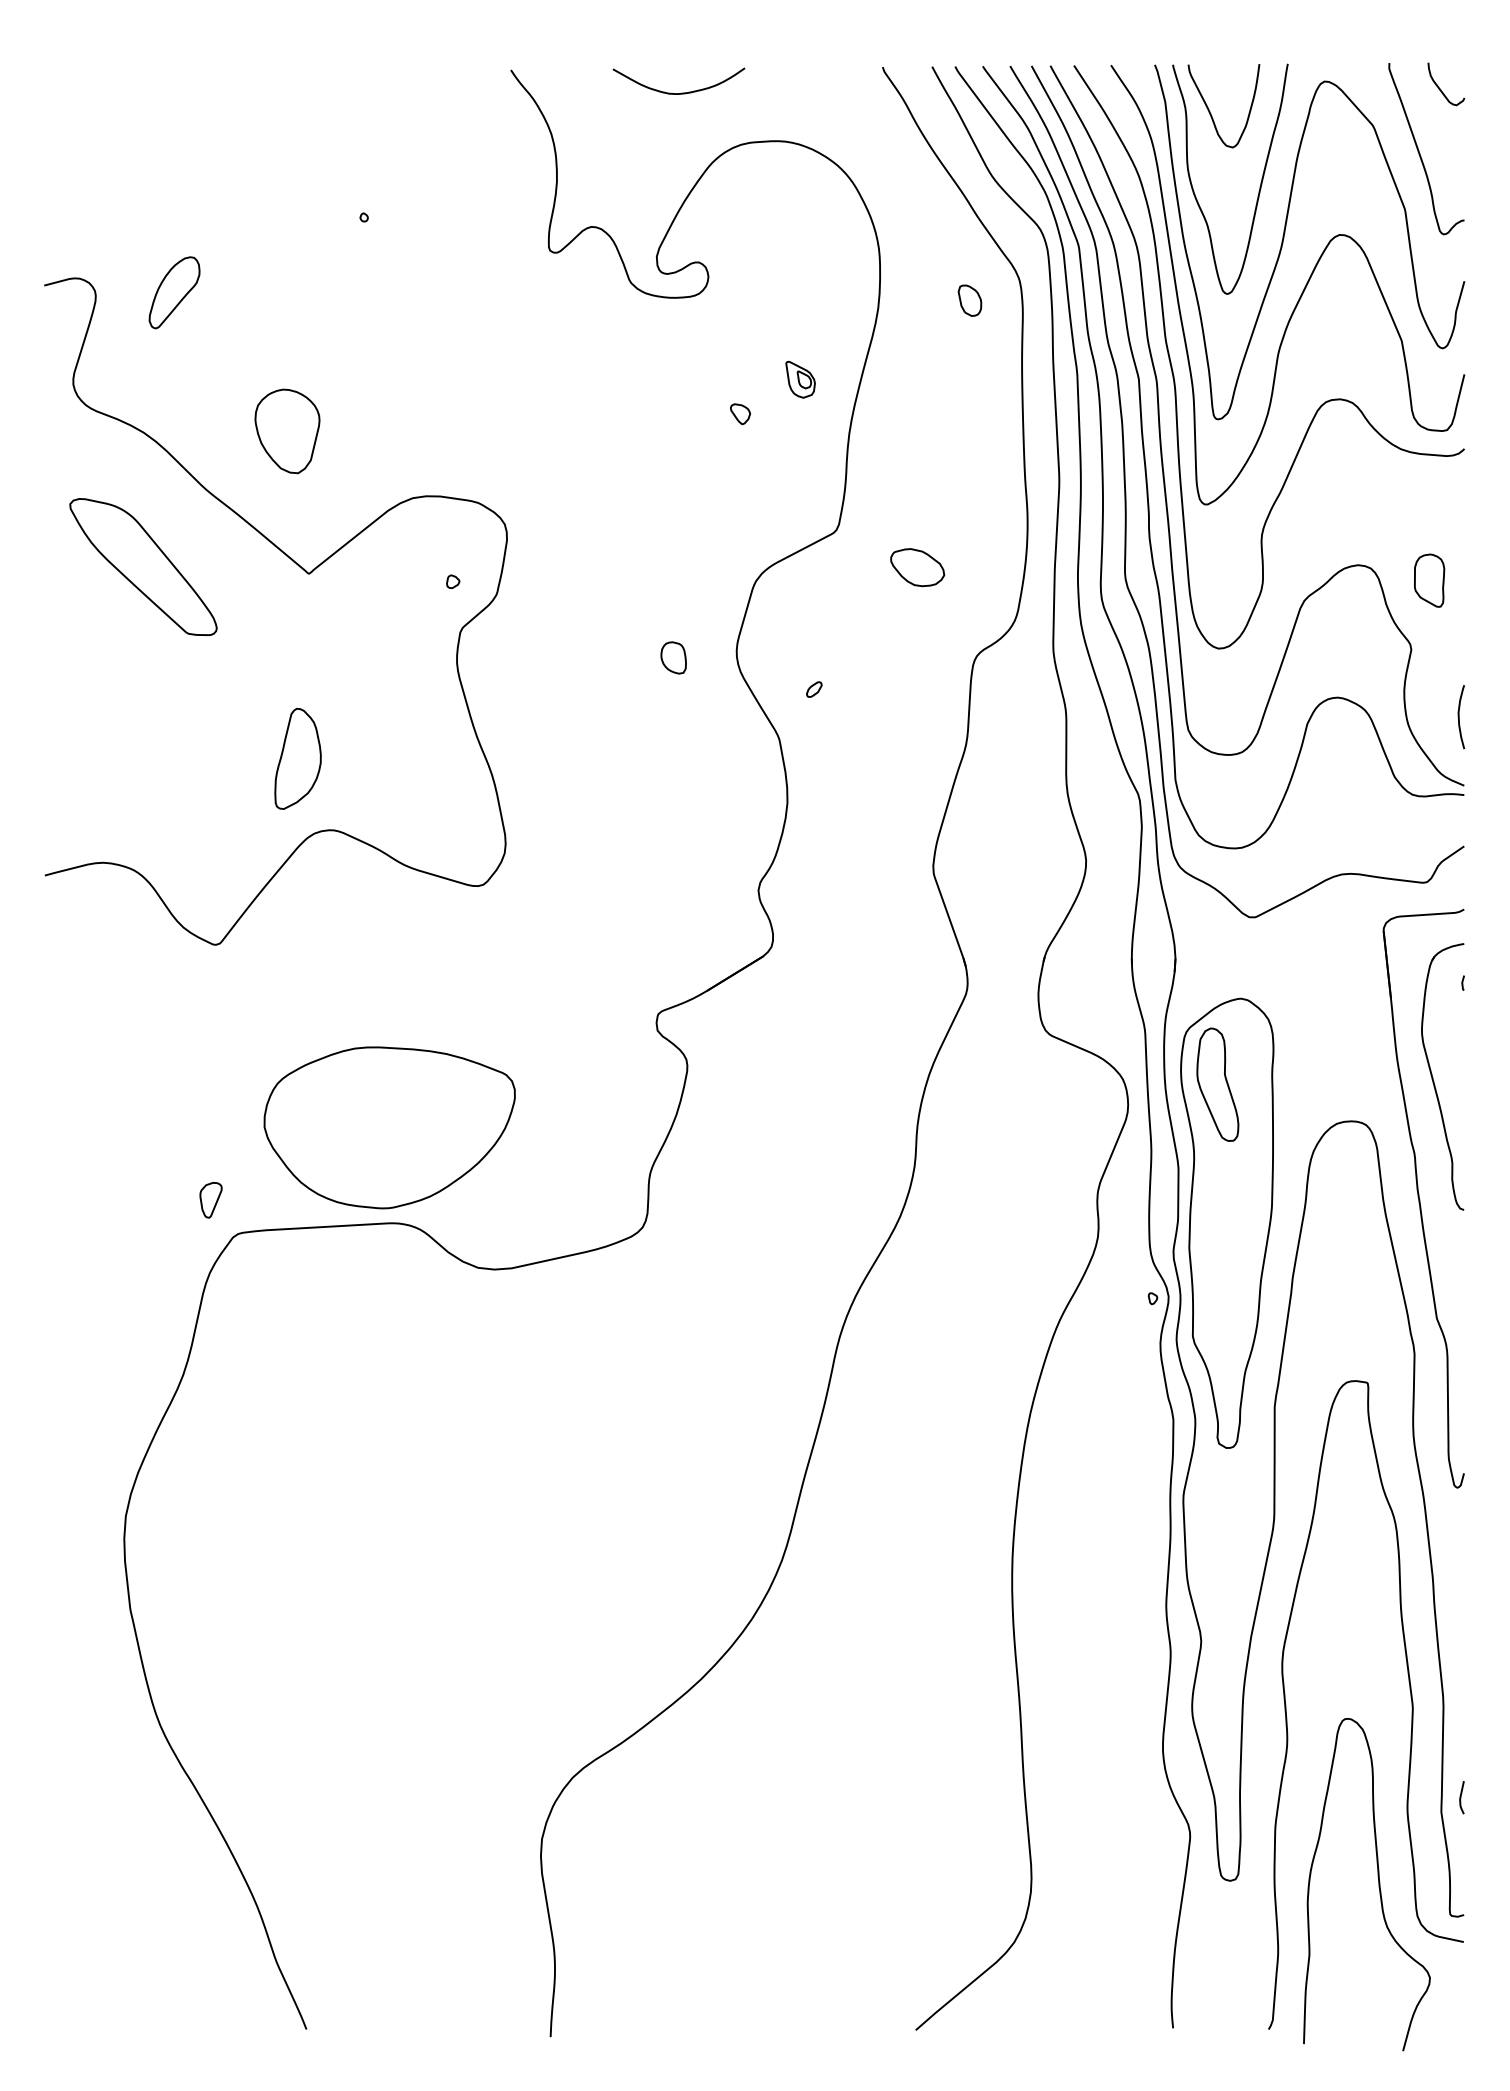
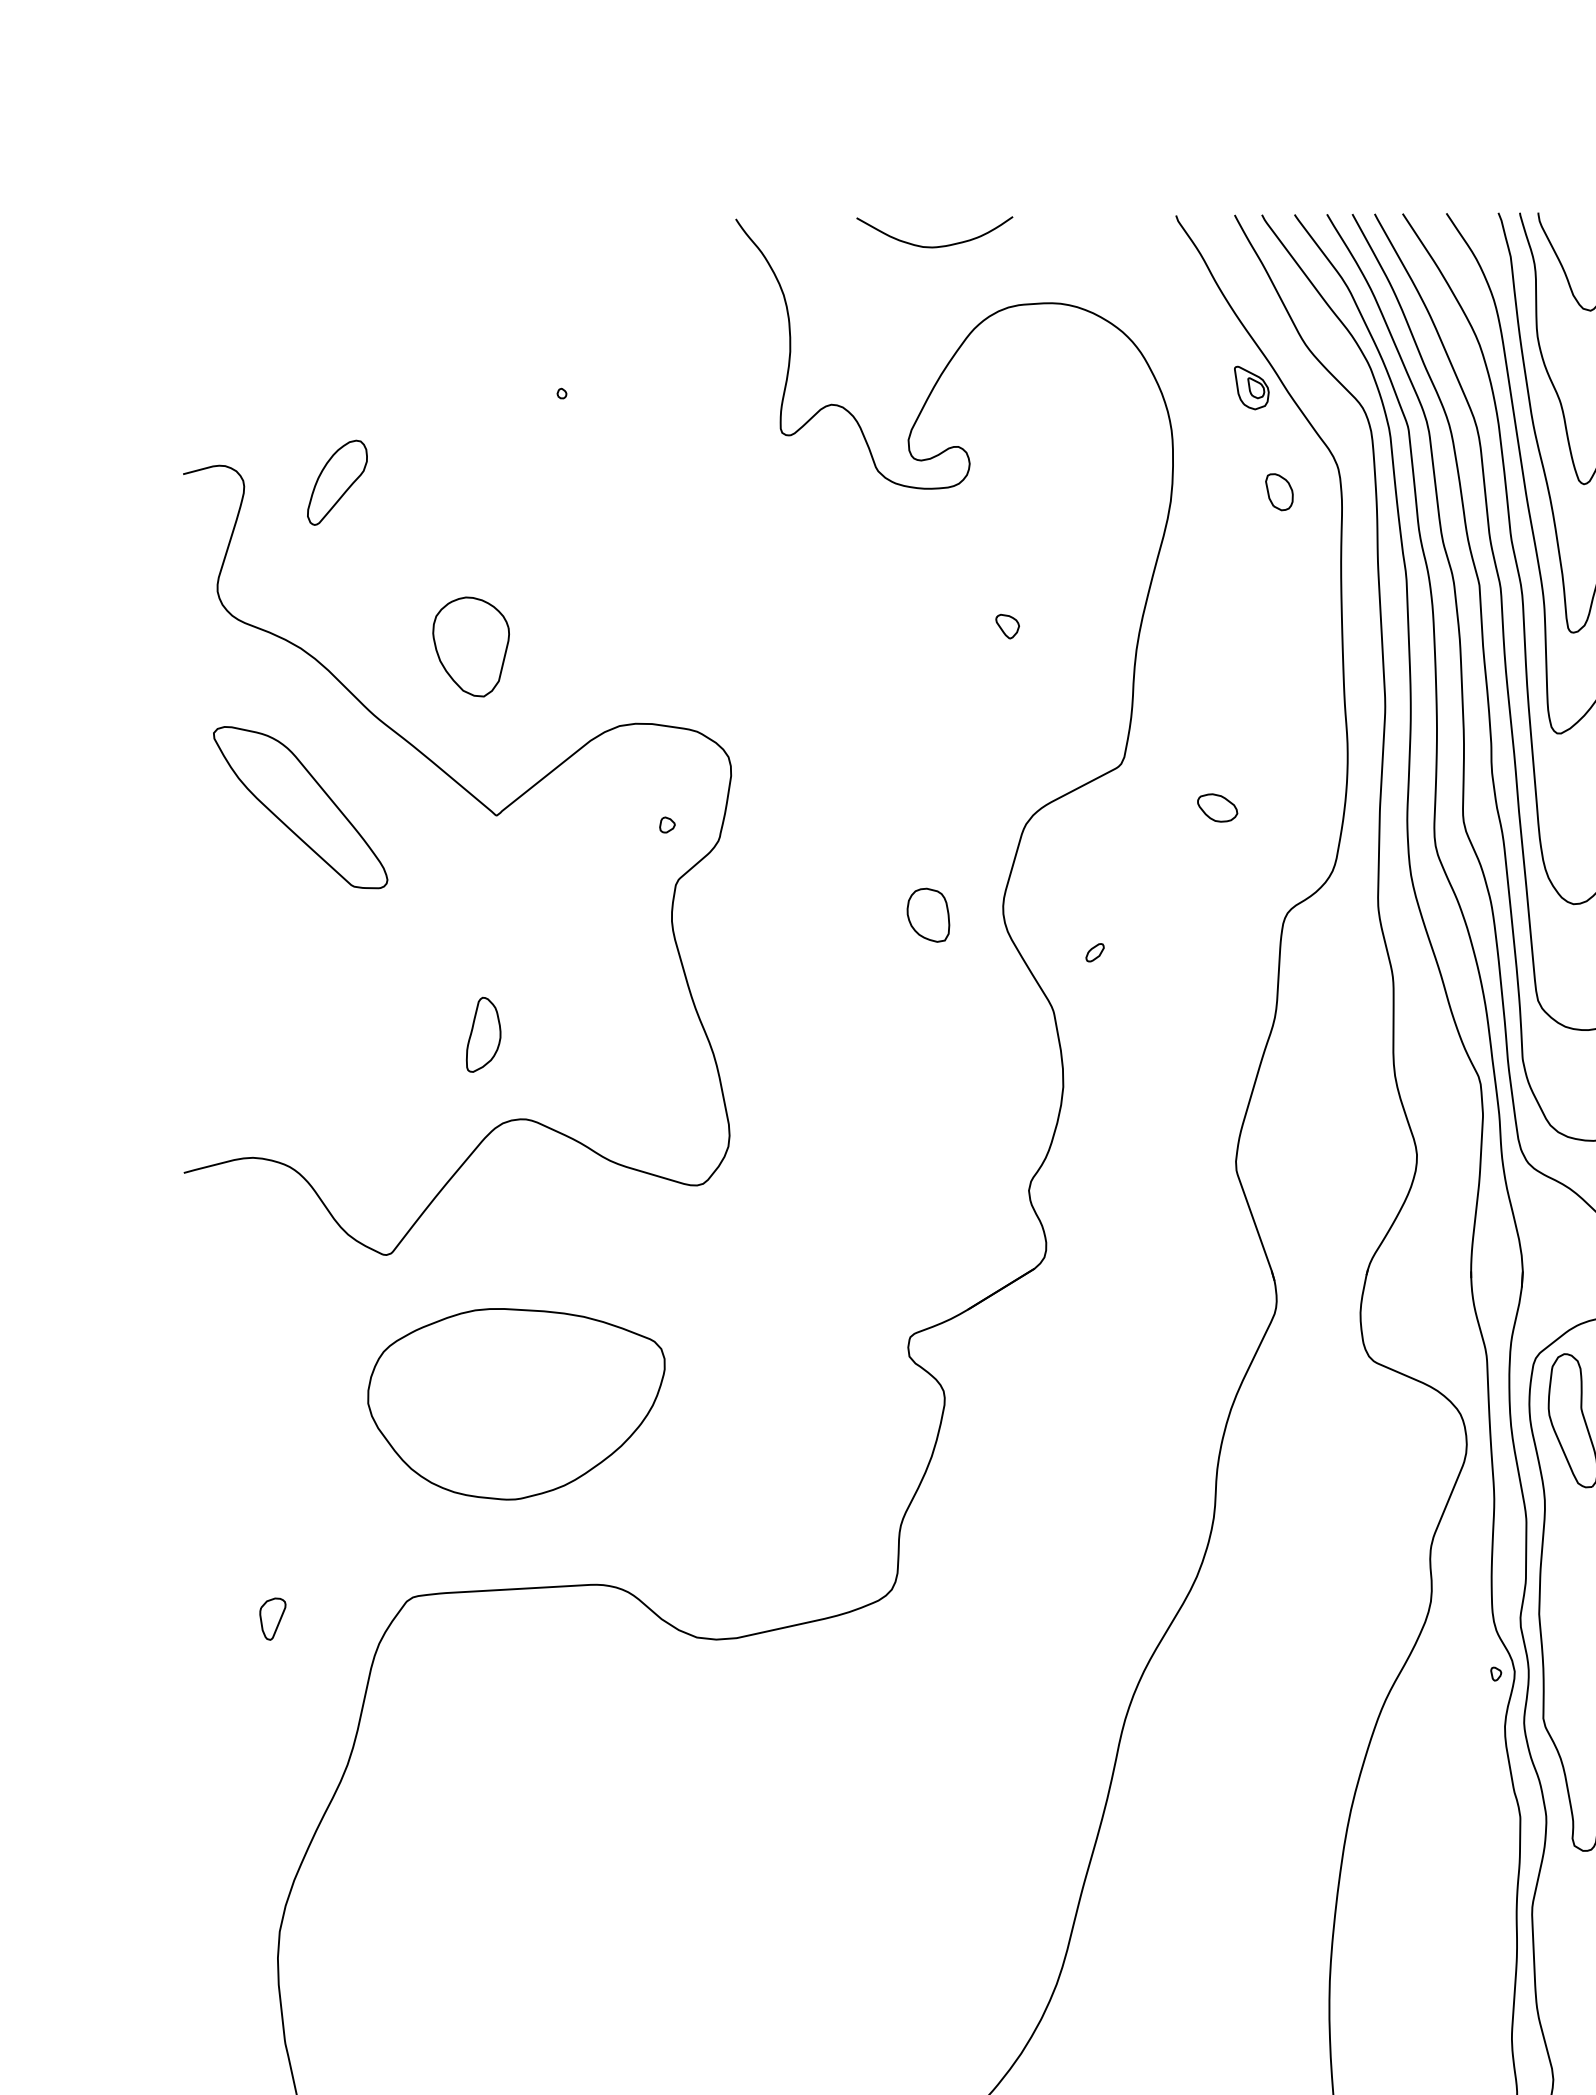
part: (800, 379) -> (1251, 387), moved
part: (917, 566) -> (1217, 806), size x0.62
part: (673, 657) -> (928, 914), size x1.43
part: (297, 758) -> (483, 1034), size x0.62
part: (389, 1127) -> (516, 1403), moved
part: (210, 1200) -> (272, 1619), moved

